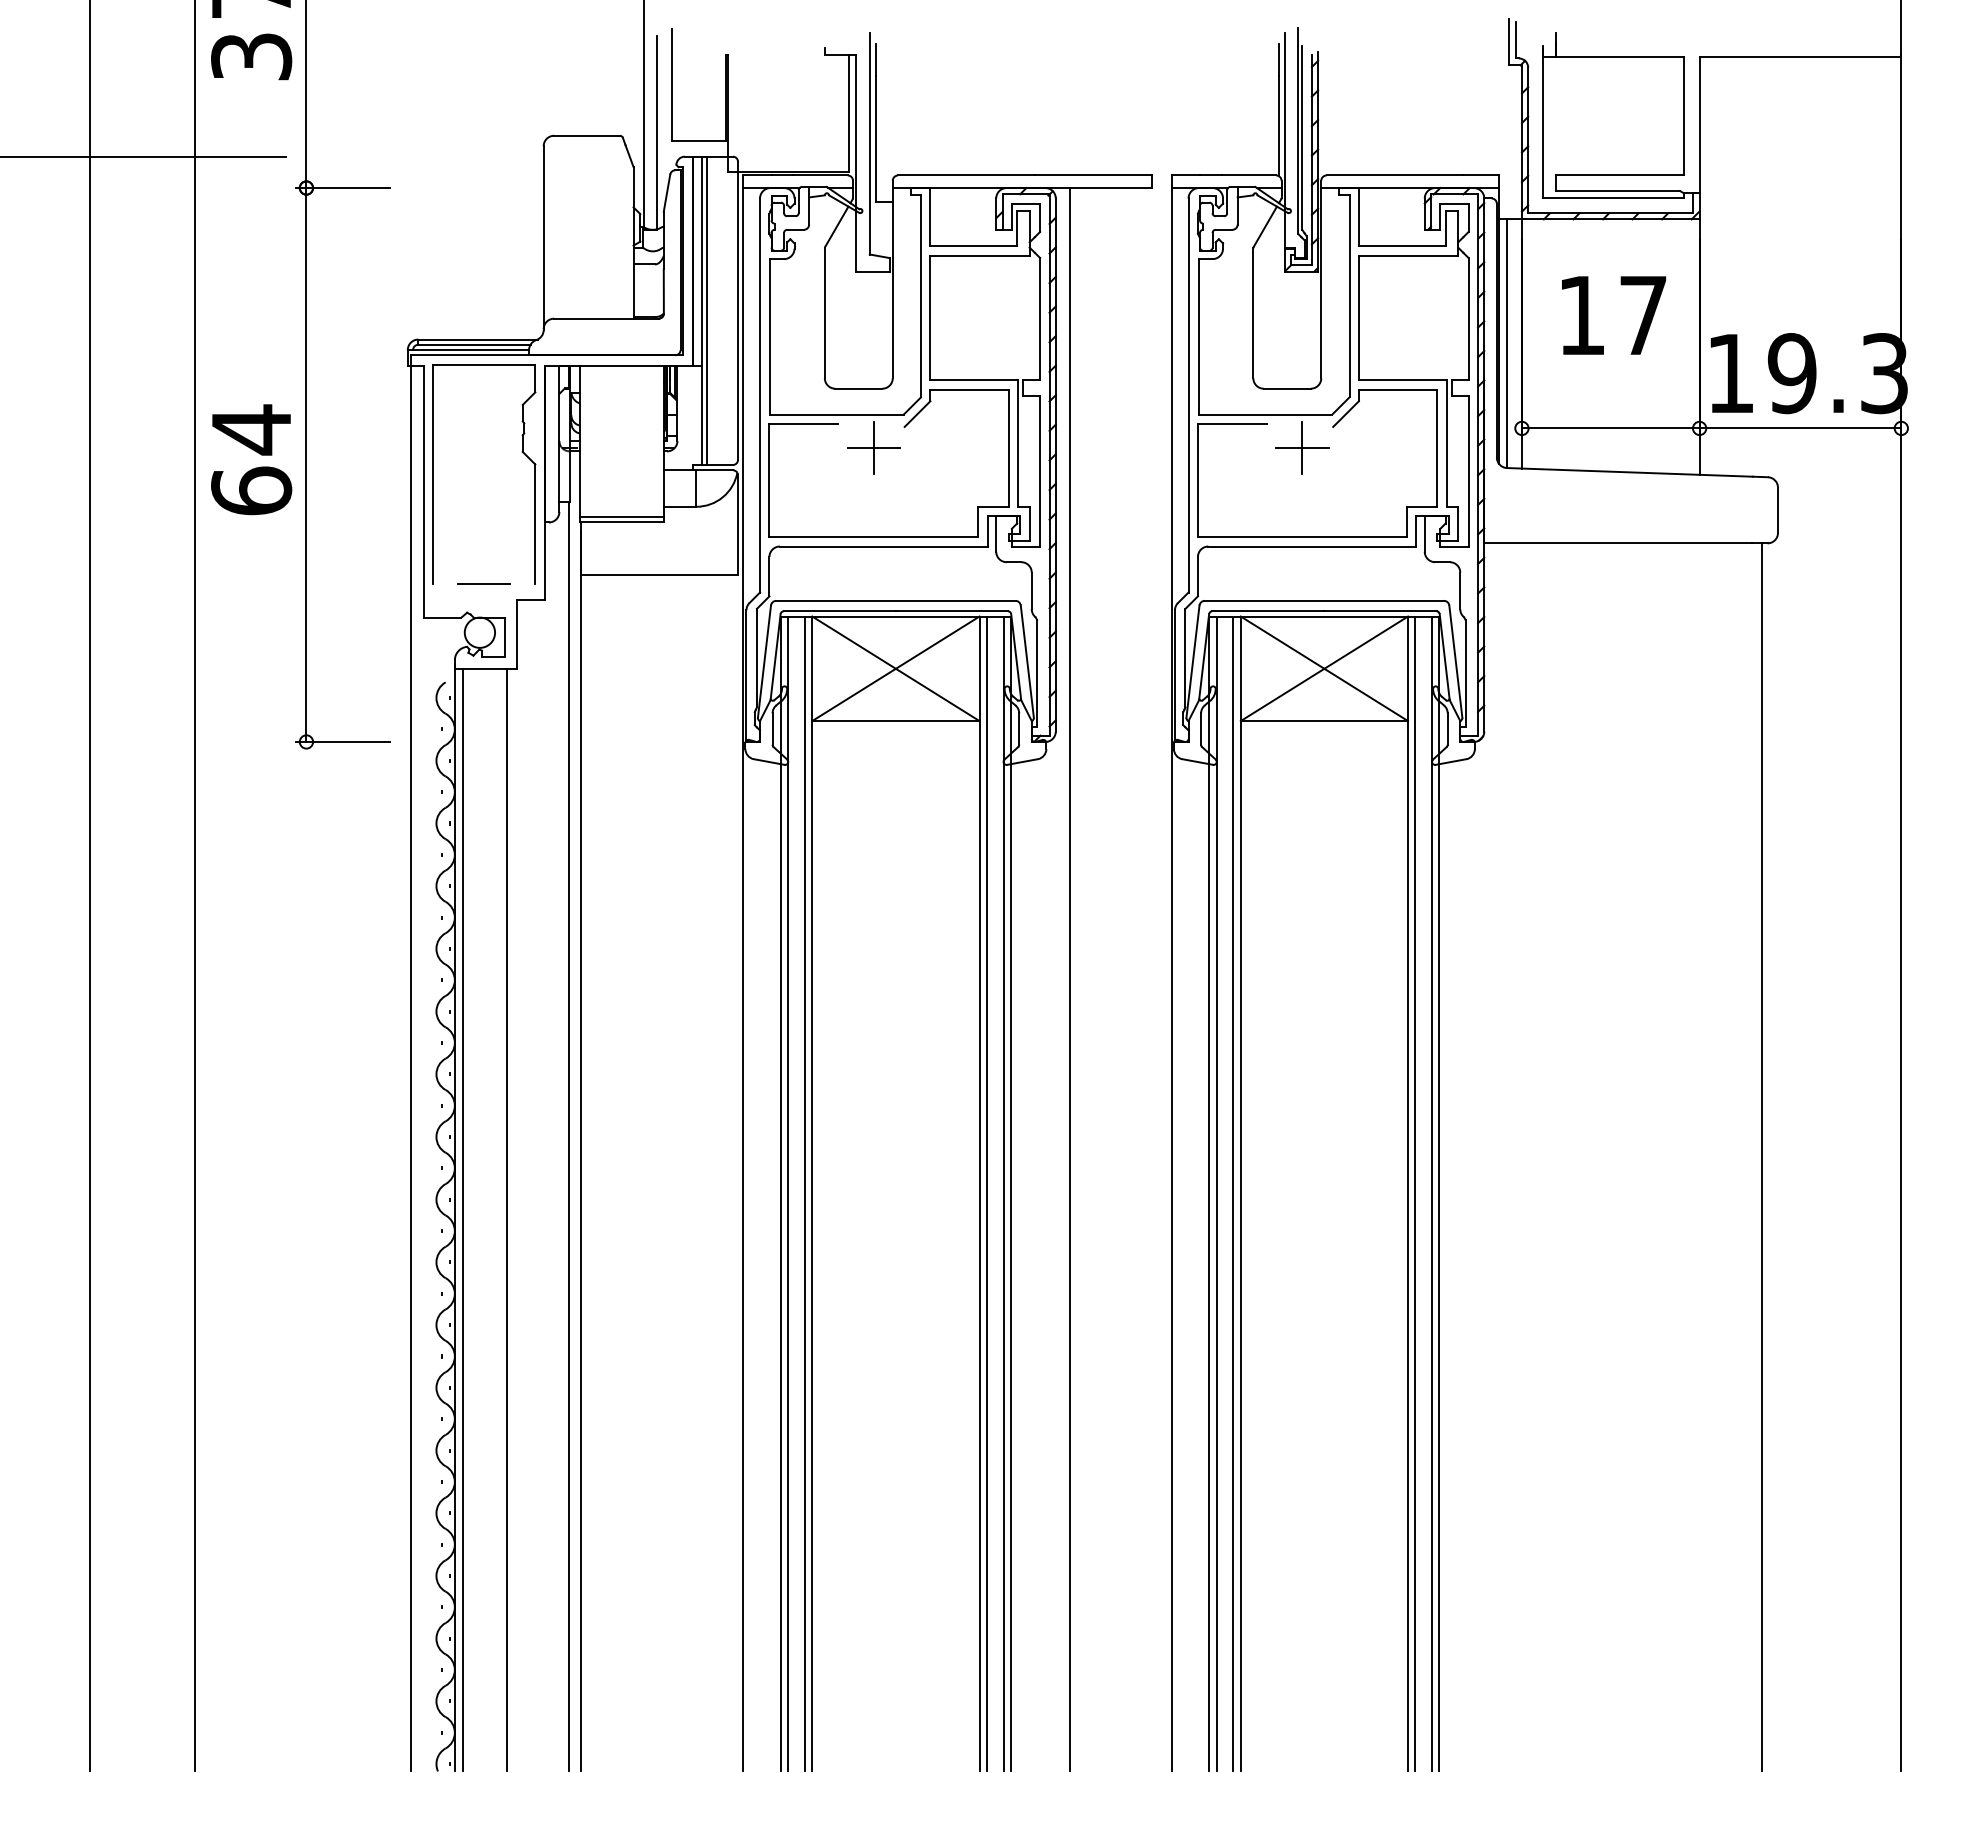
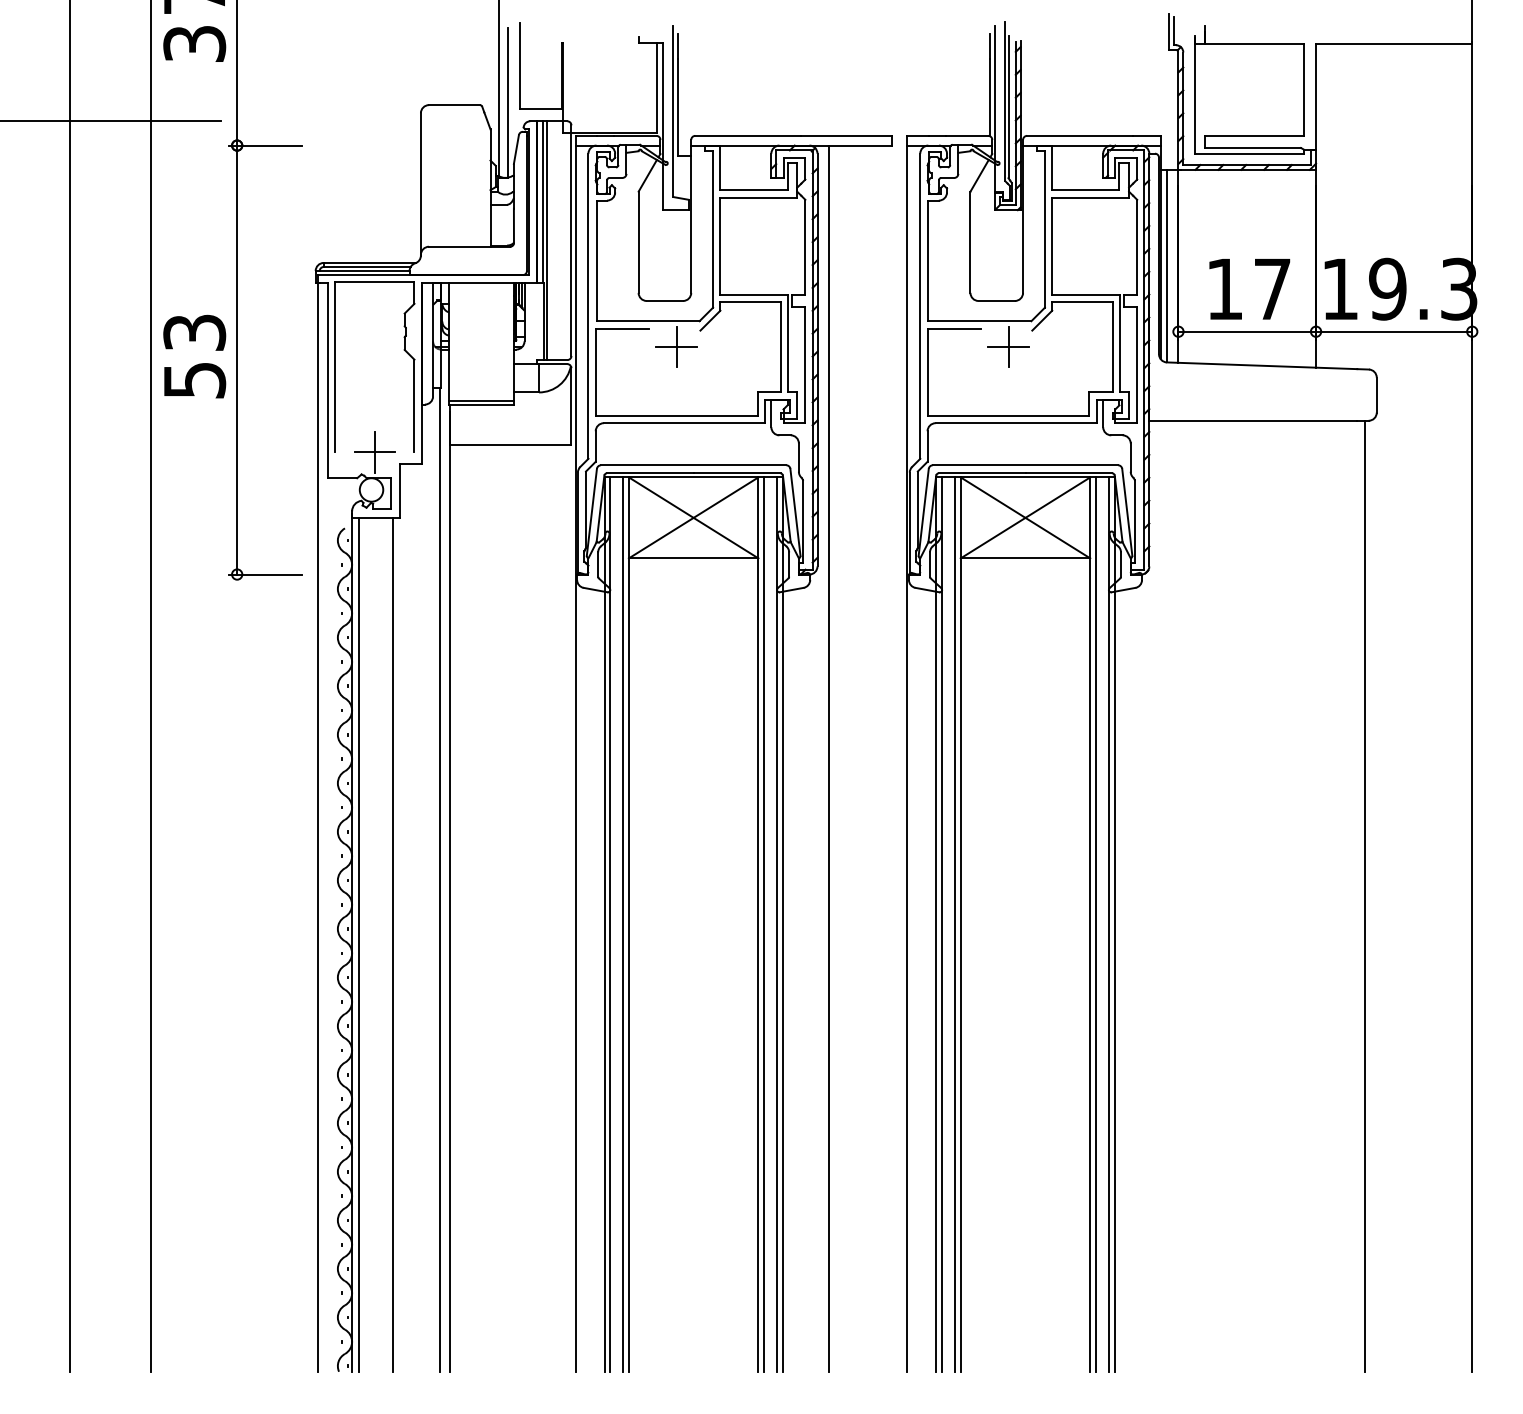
text: (1614, 315) -> (1250, 289), moved
text: (251, 459) -> (194, 355), 64 -> 53
line: (484, 584) -> (375, 452), added

